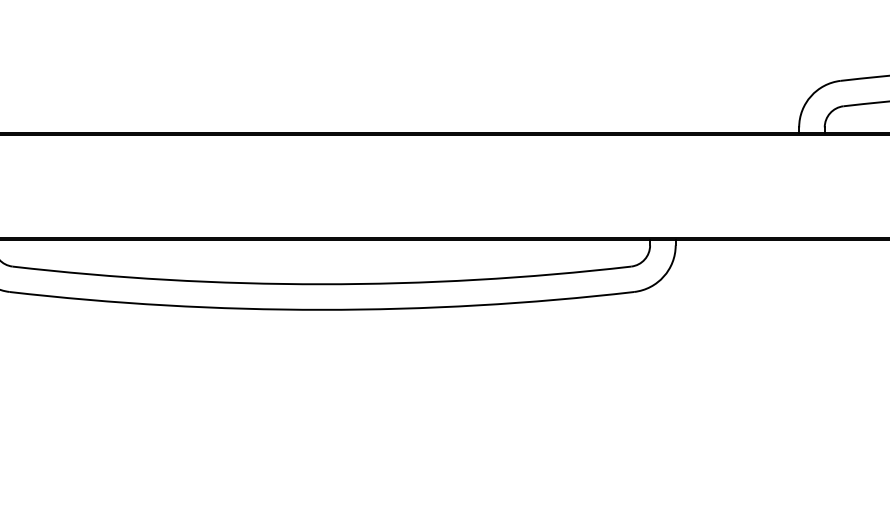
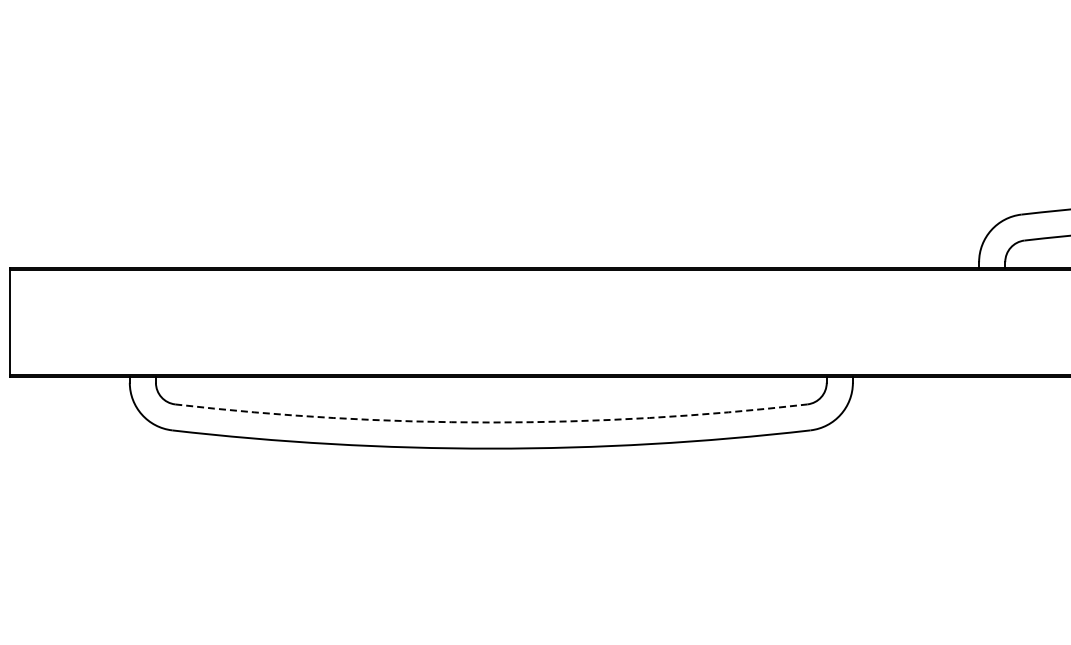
arc: (322, 284) -> (491, 422), solid -> dashed

